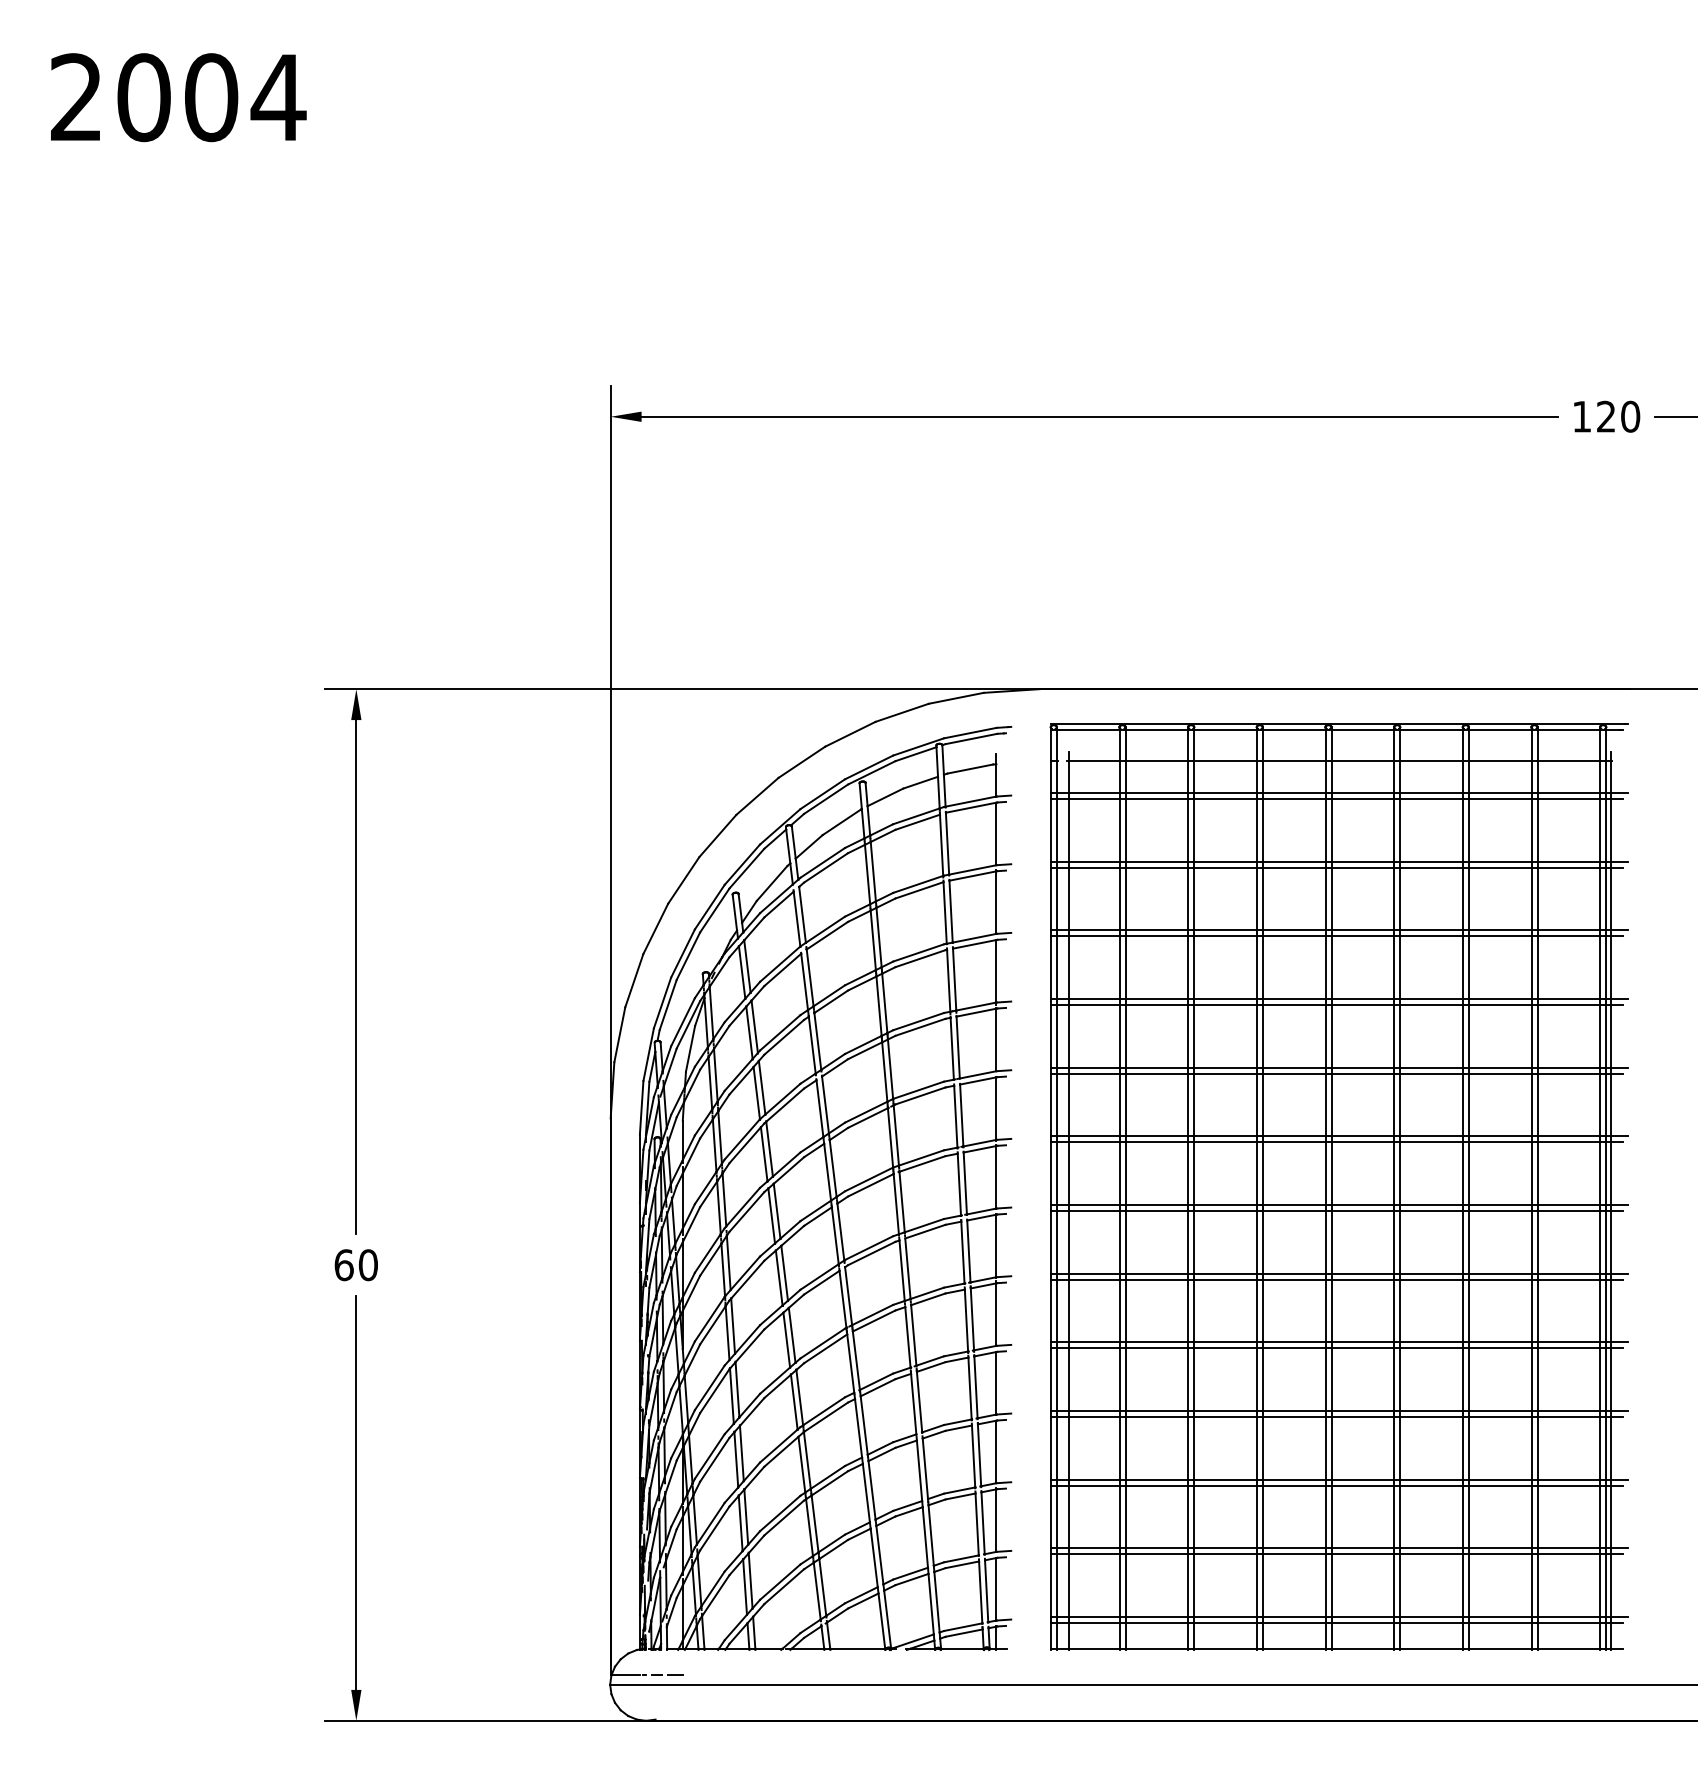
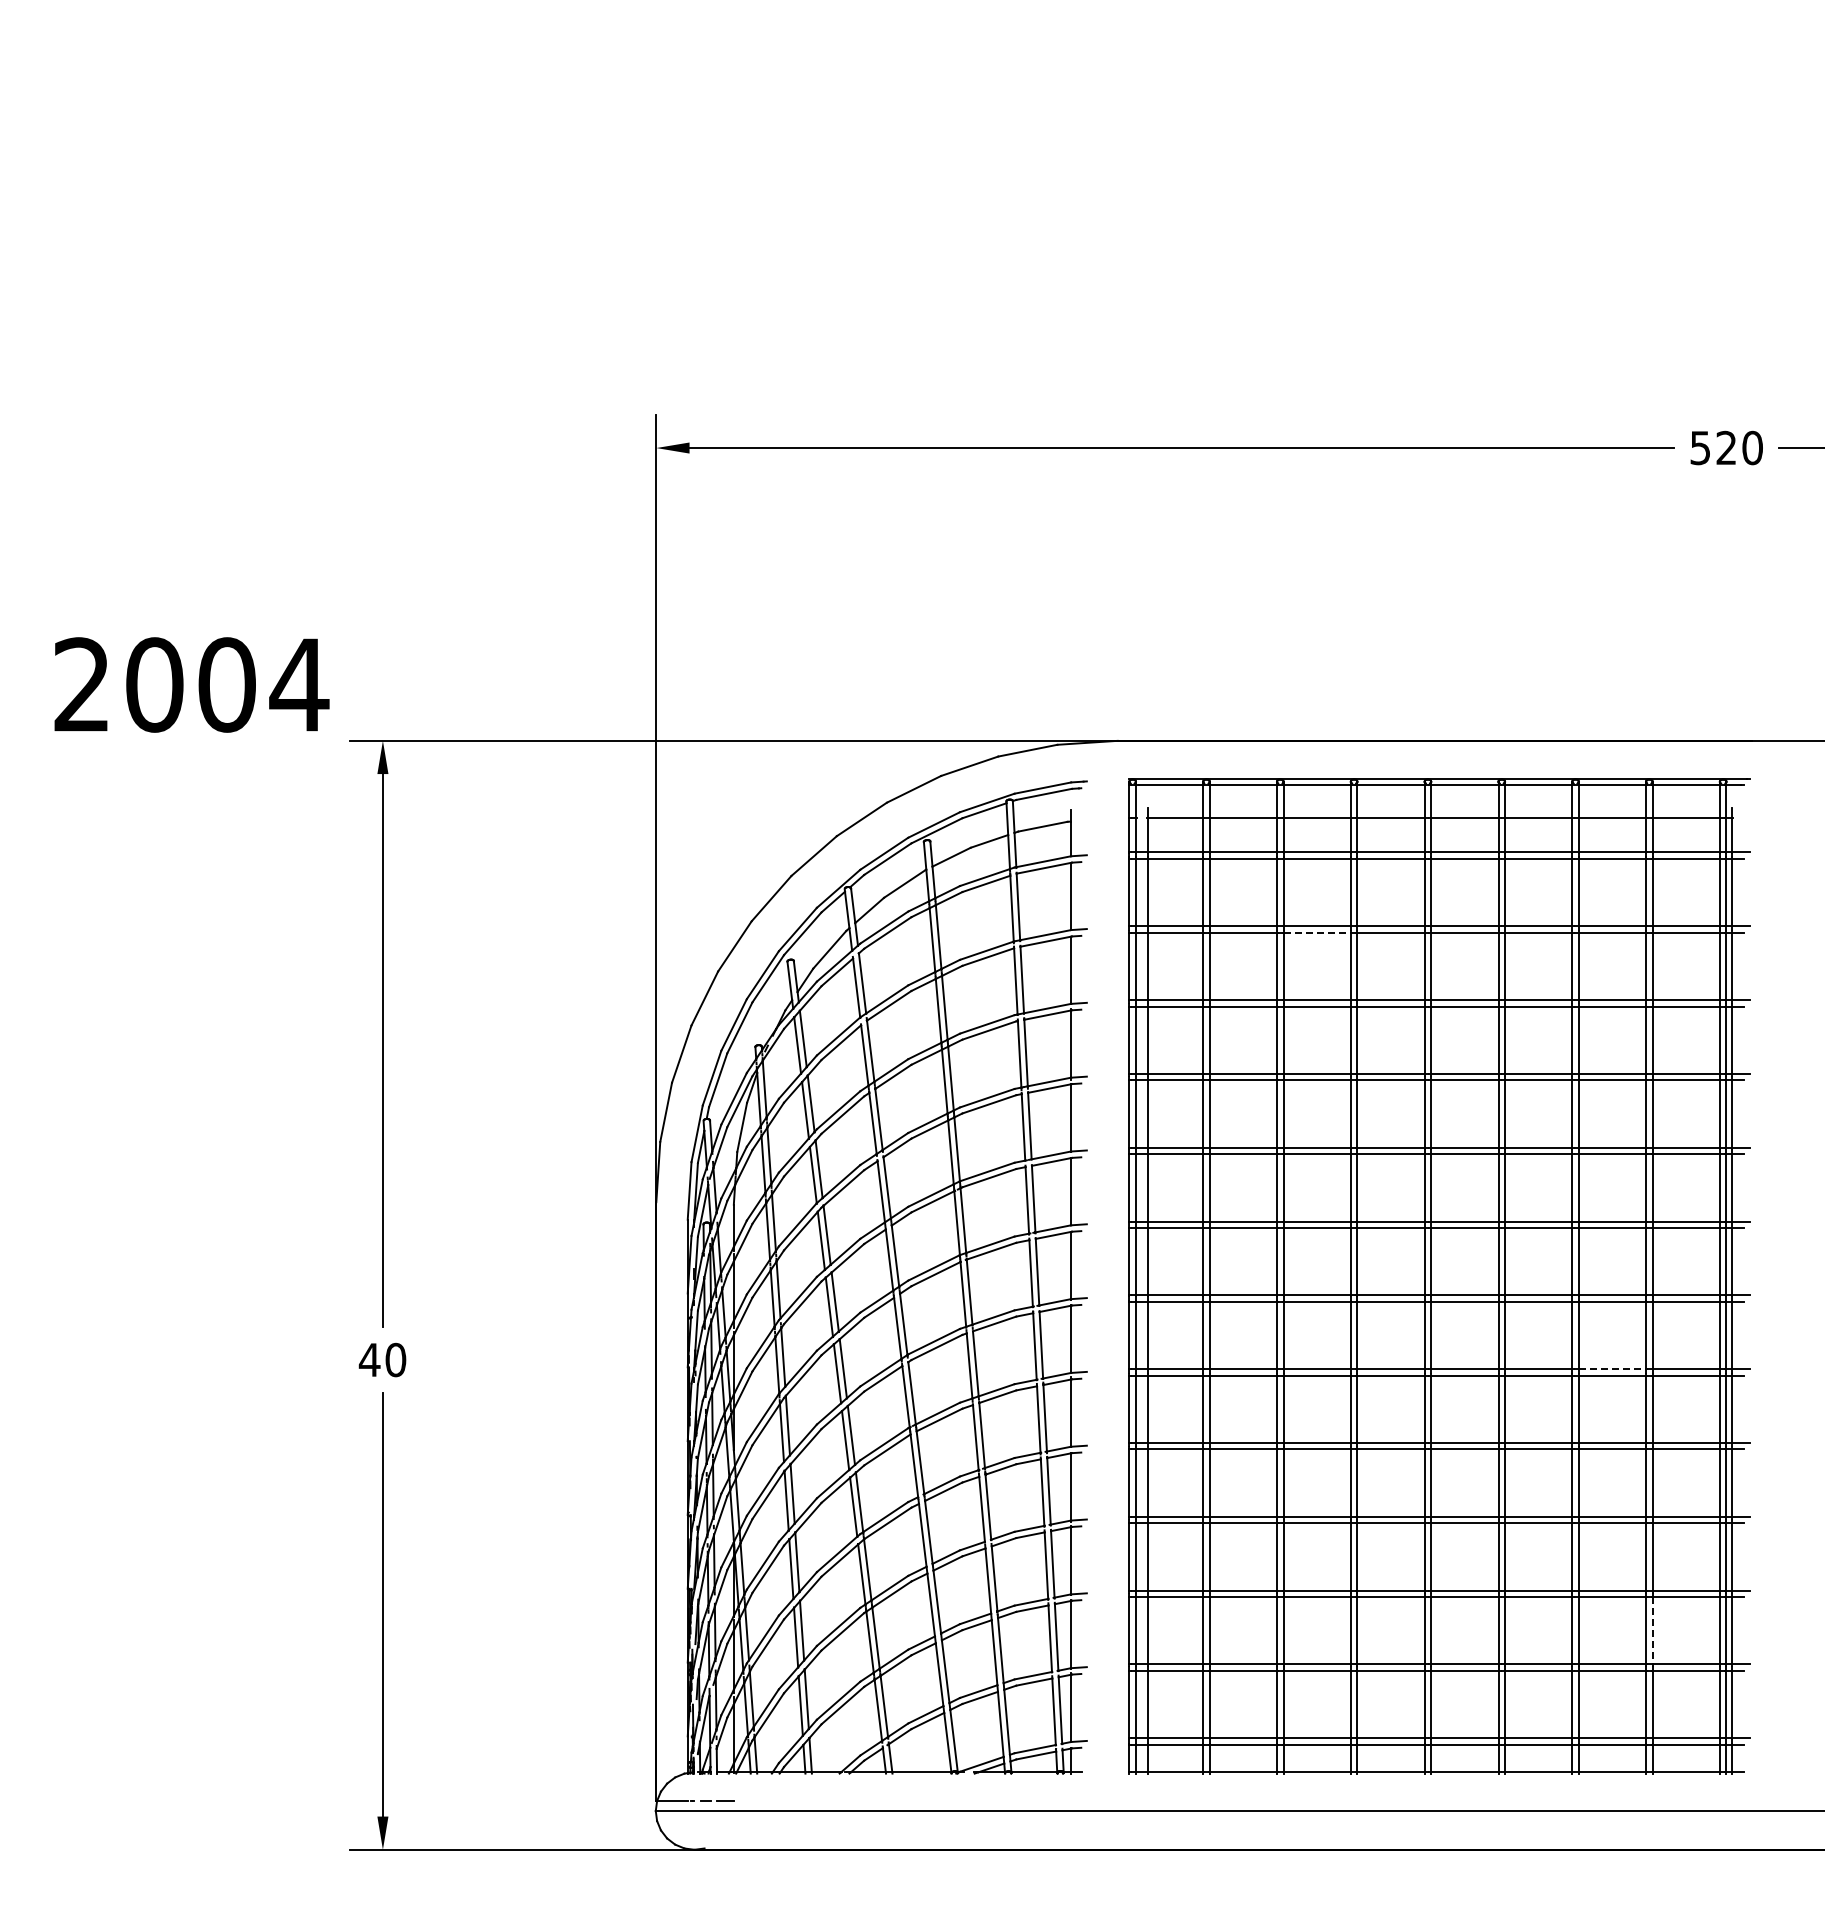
text: (178, 97) -> (191, 684), moved
text: (1581, 417) -> (1699, 448), 120 -> 520
line: (1225, 867) -> (1317, 932), solid -> dashed
text: (343, 1264) -> (369, 1359), 60 -> 40
line: (1500, 1274) -> (1612, 1369), solid -> dashed
line: (1537, 1516) -> (1652, 1630), solid -> dashed

